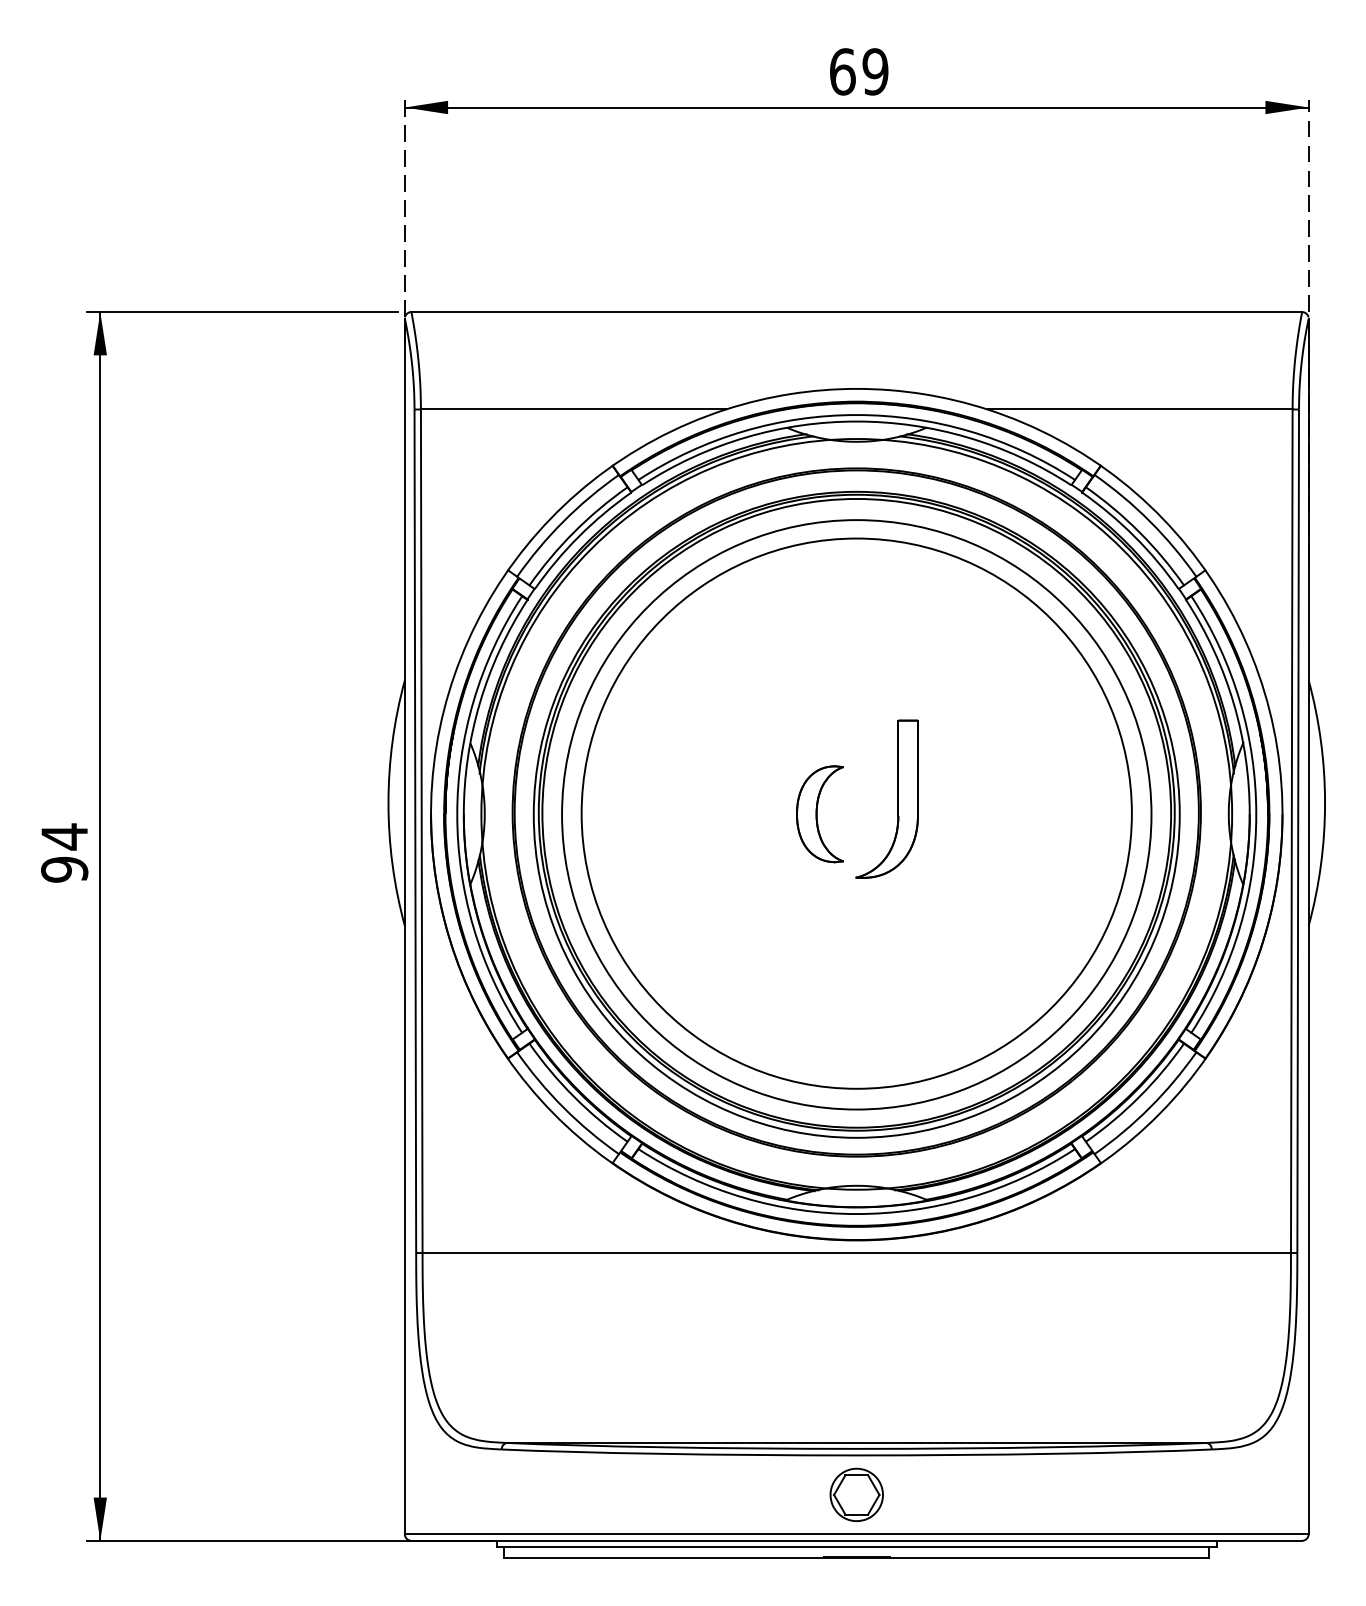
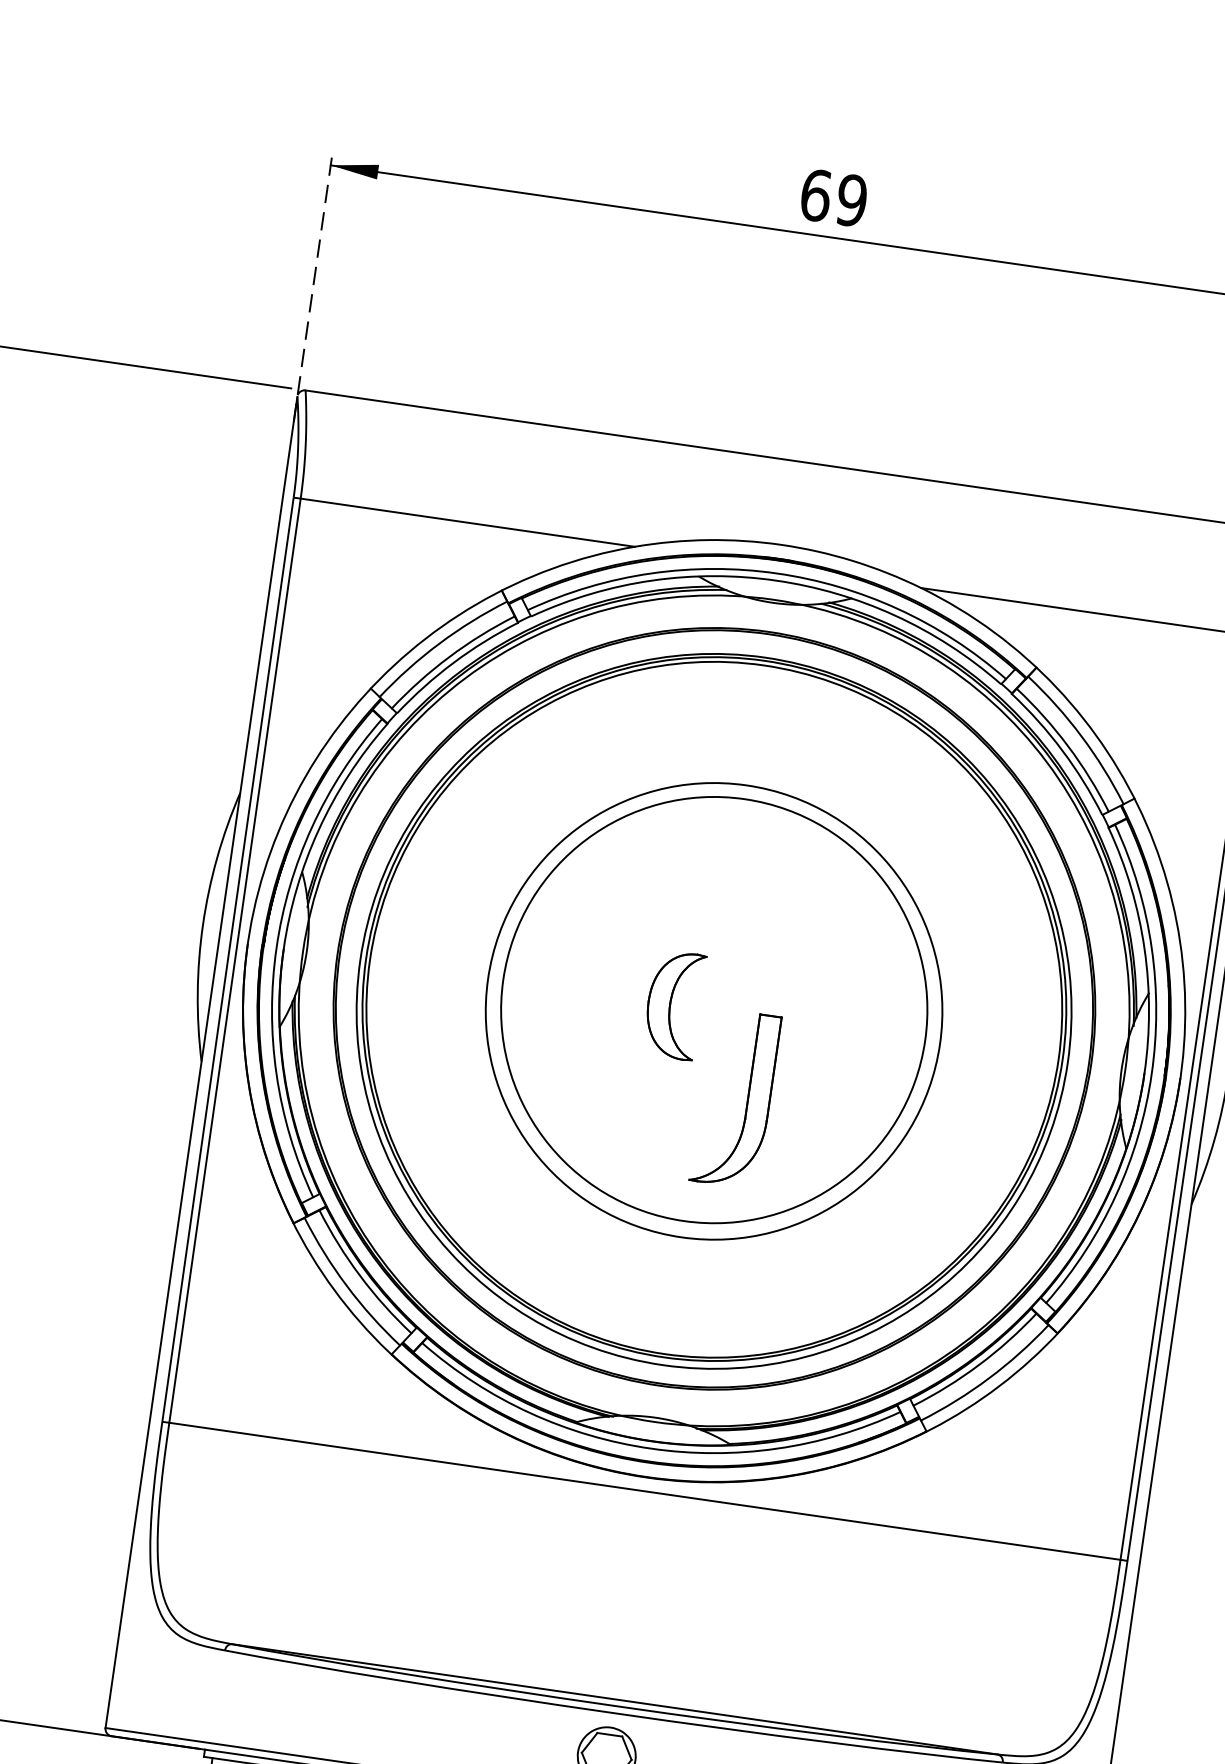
part: (897, 798) -> (746, 1099), moved
circle: (856, 813) -> (714, 1009), size x0.7
circle: (856, 814) -> (713, 1010), size x0.7

